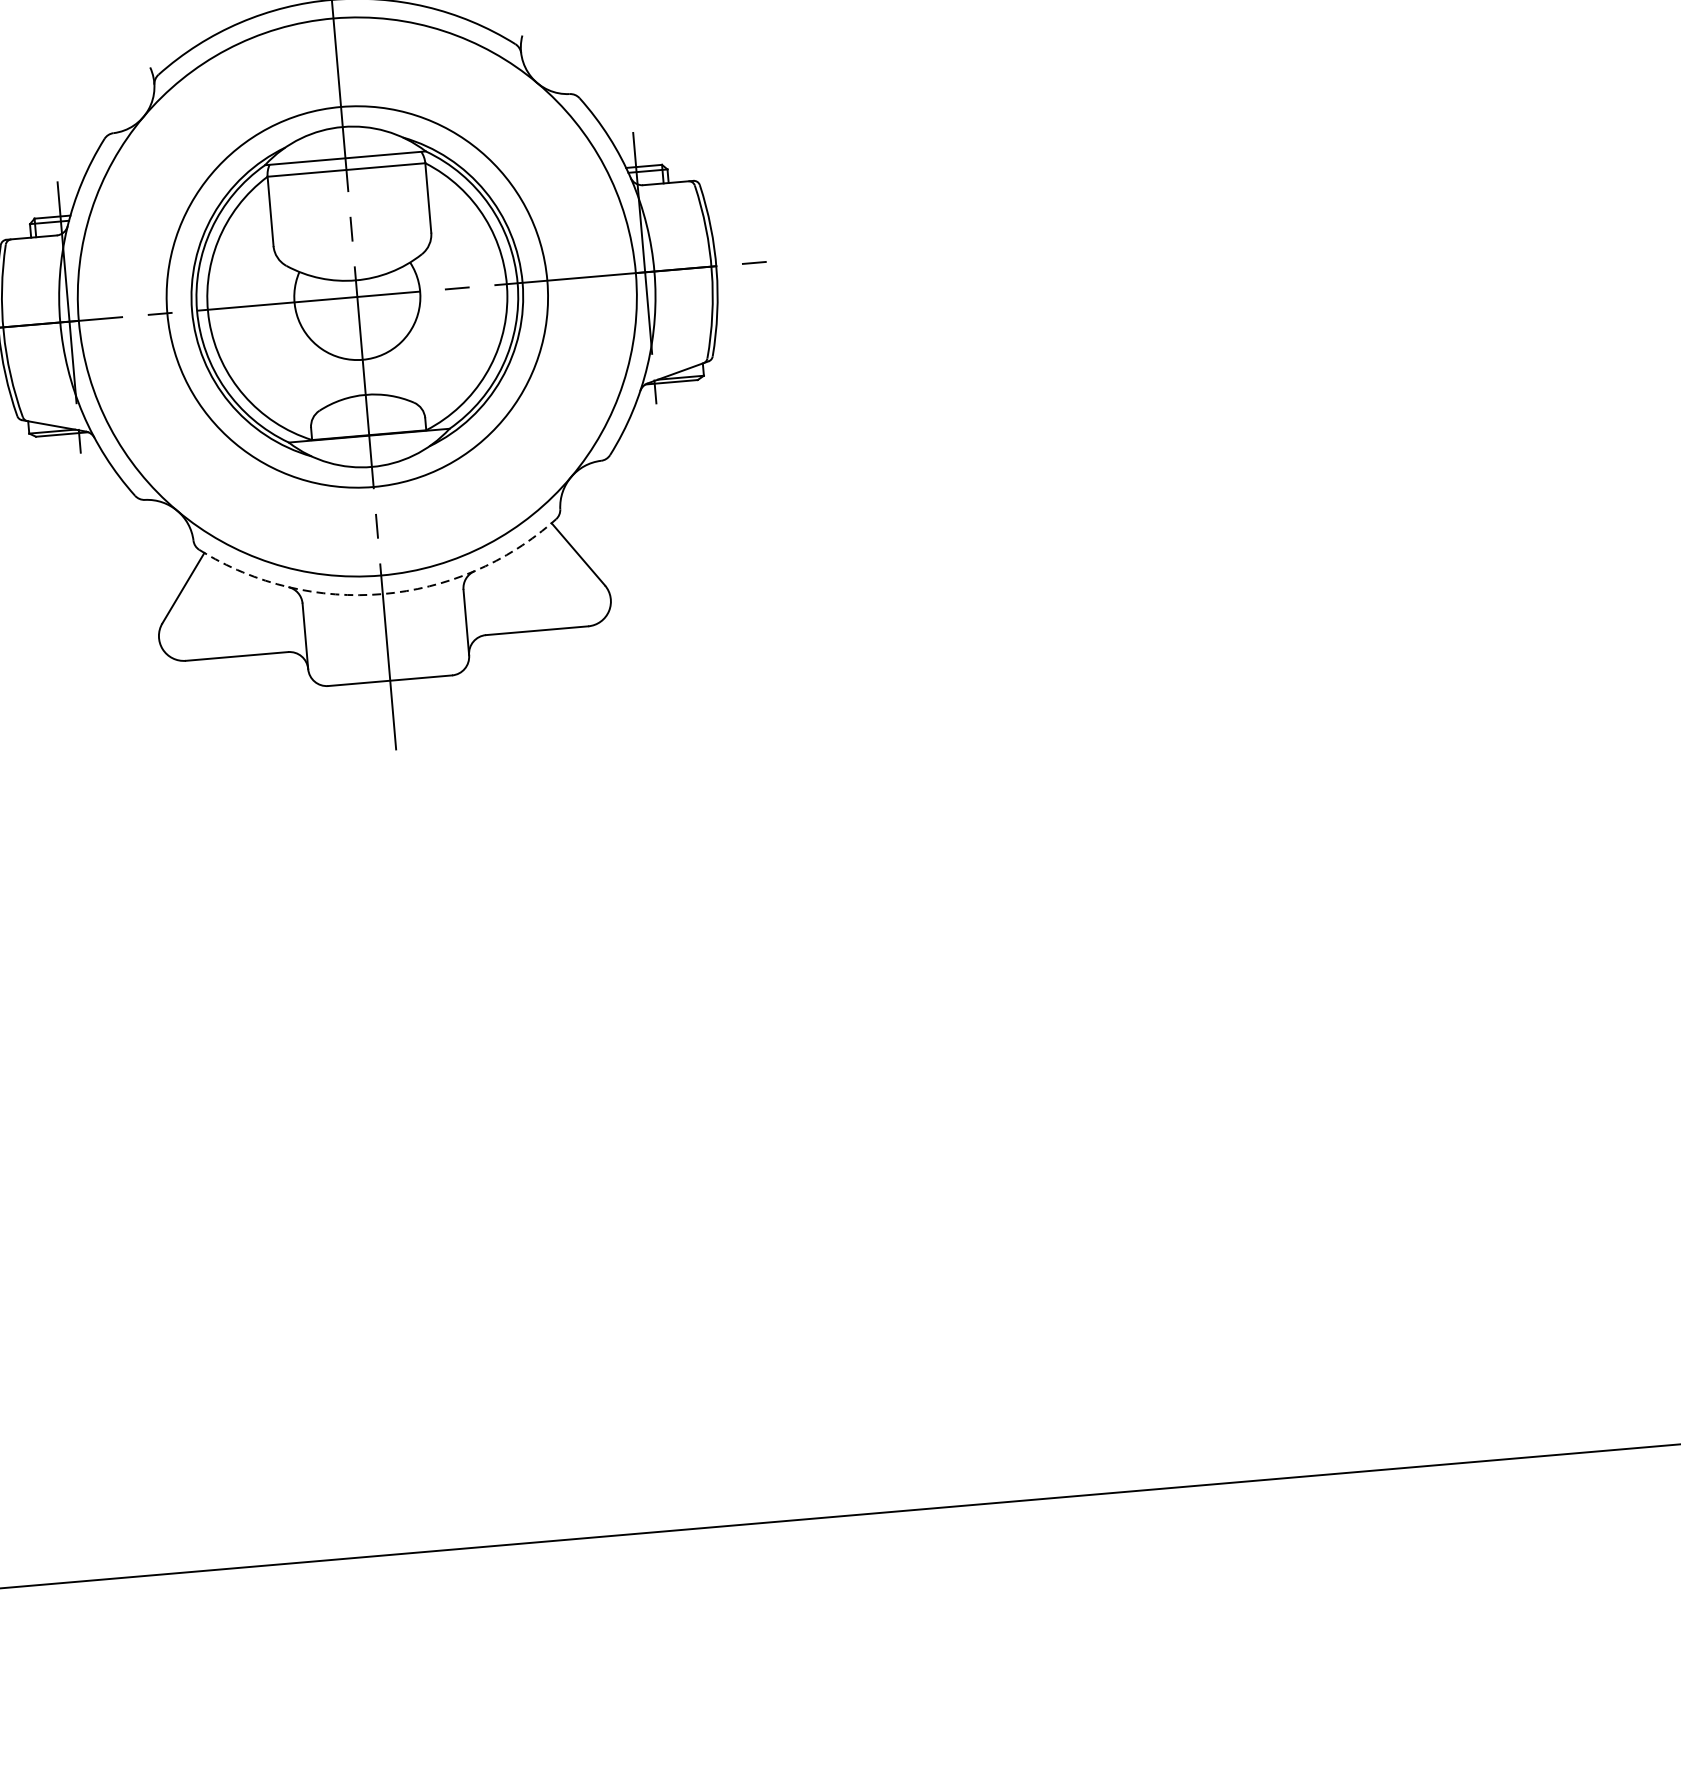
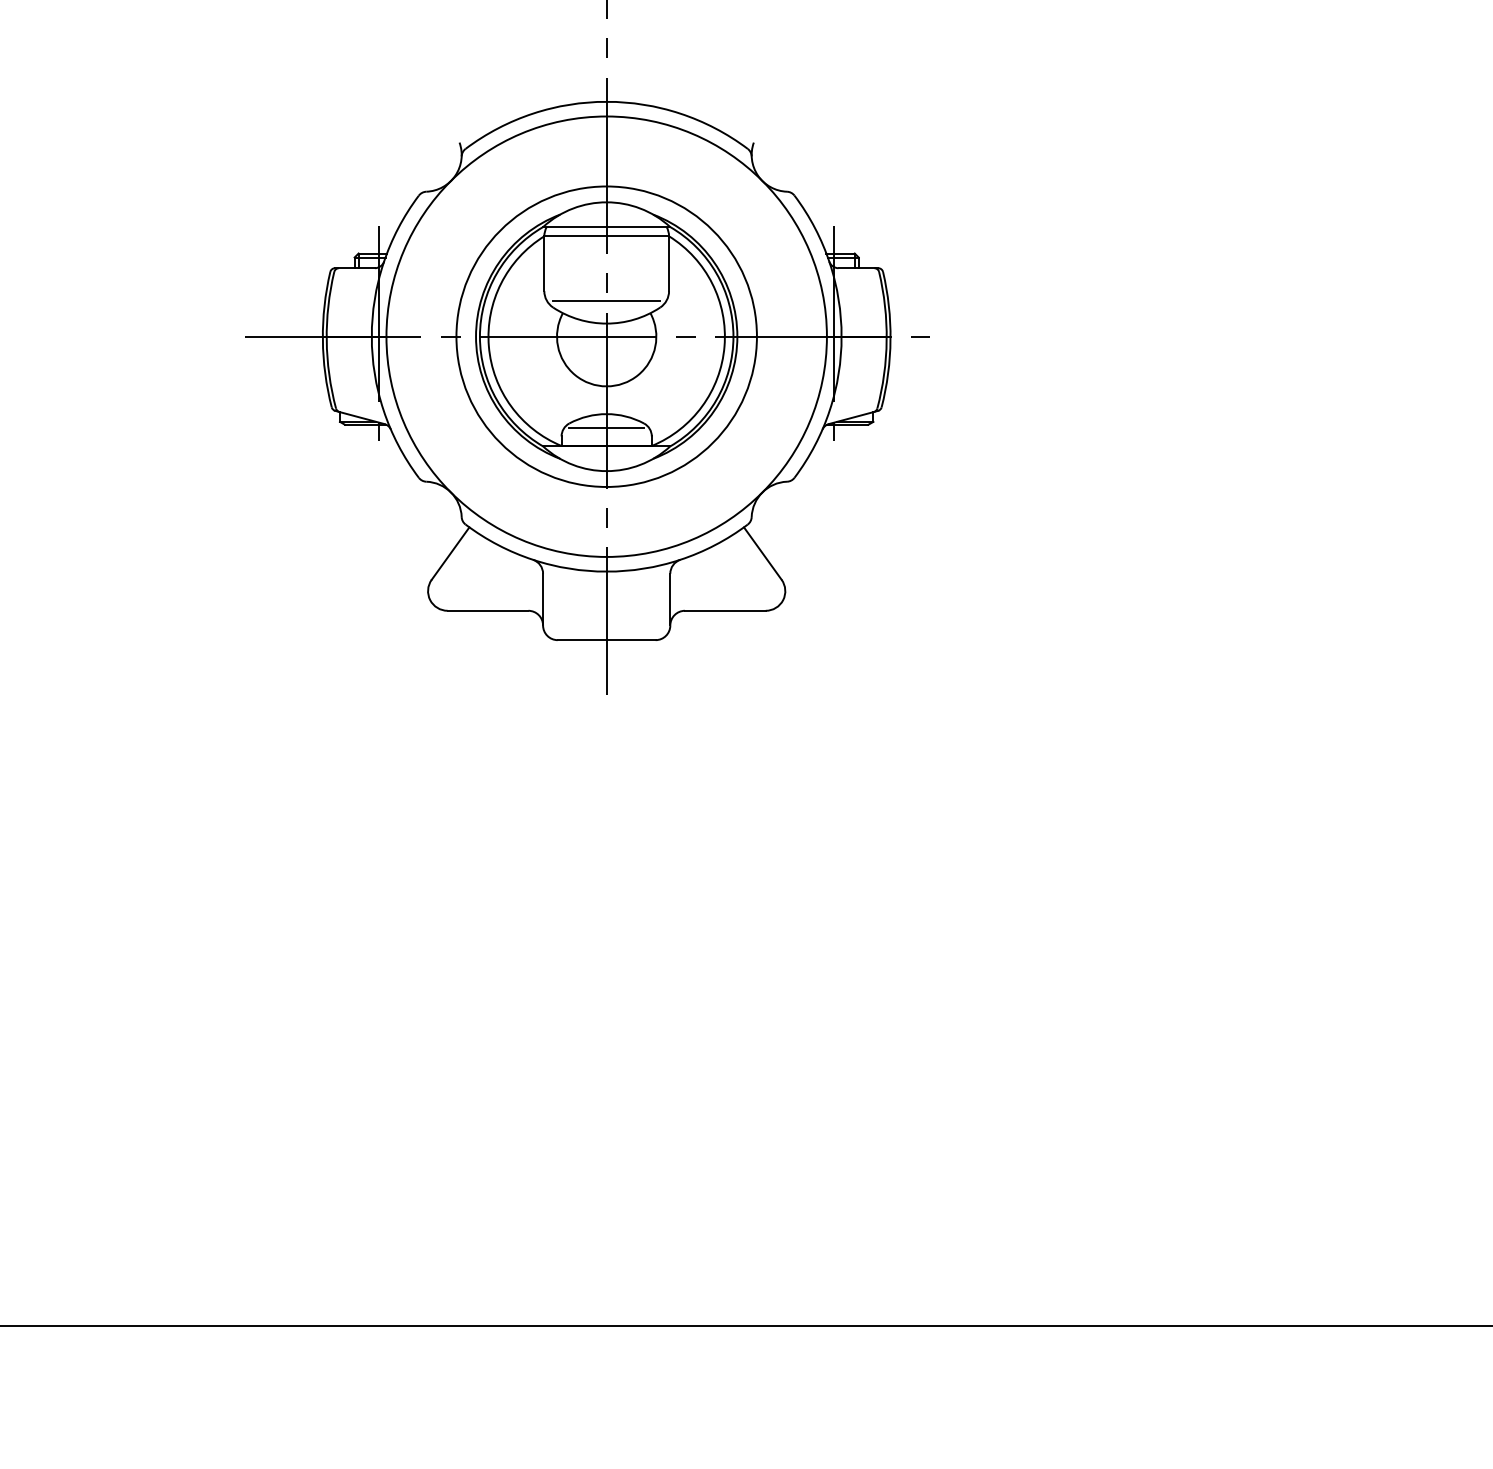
line: (353, 252) -> (606, 301), added
line: (367, 413) -> (606, 428), added
arc: (382, 593) -> (606, 571), dashed -> solid

